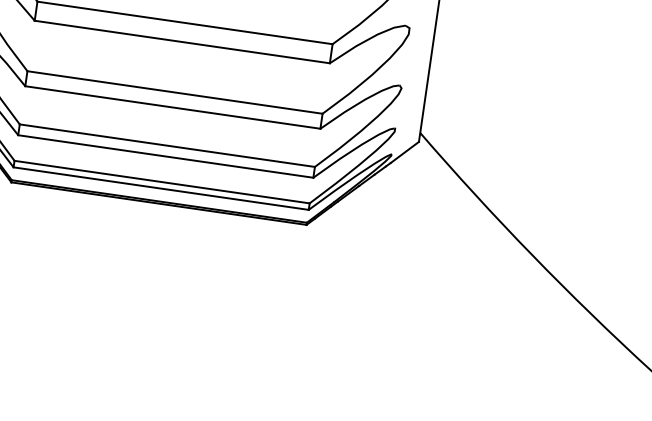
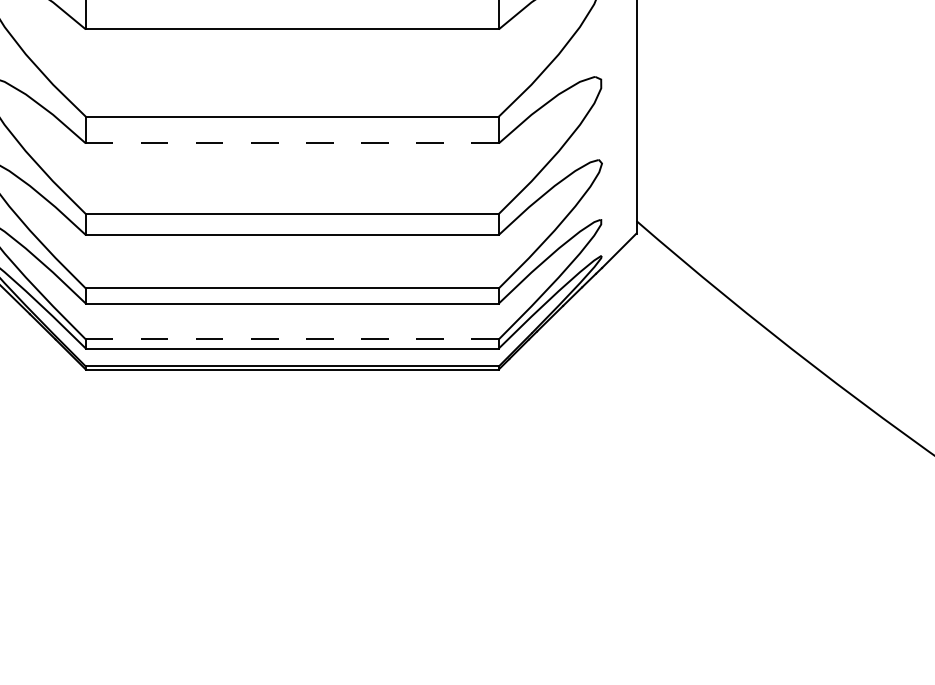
line: (182, 42) -> (292, 143), solid -> dashed
line: (162, 182) -> (292, 339), solid -> dashed

